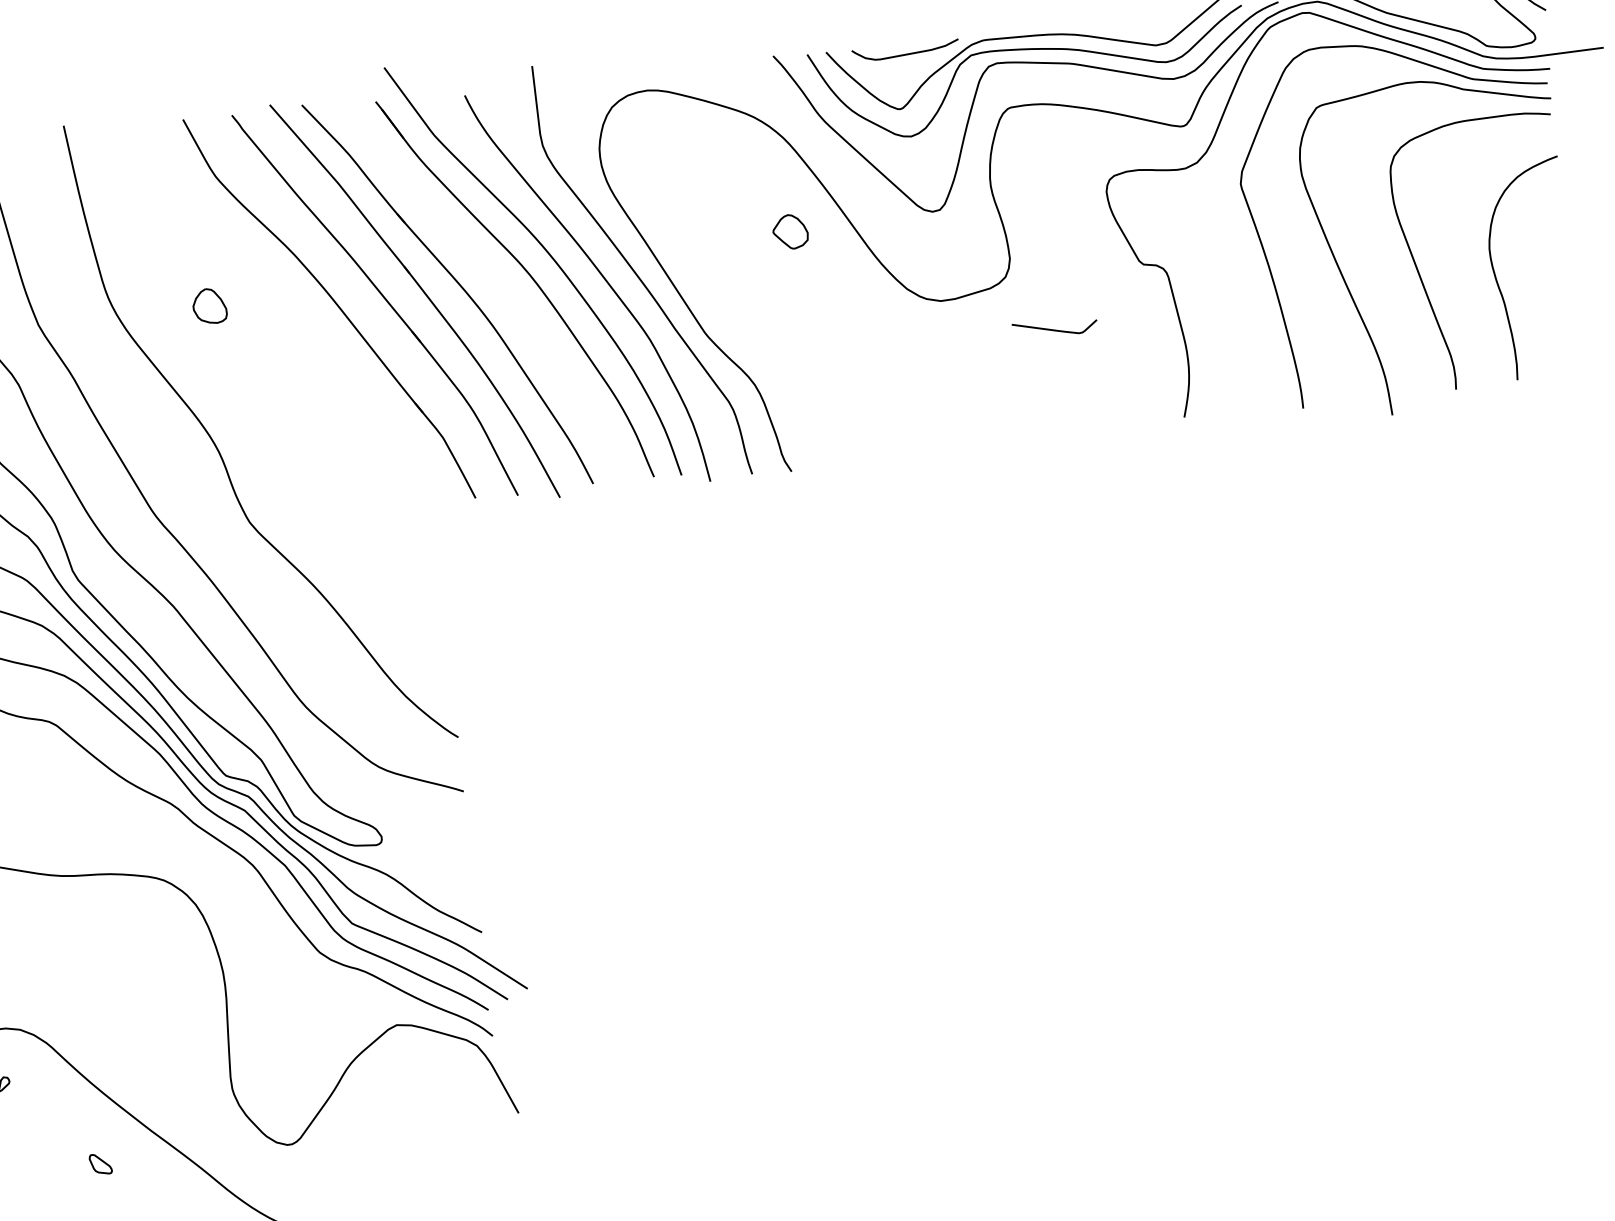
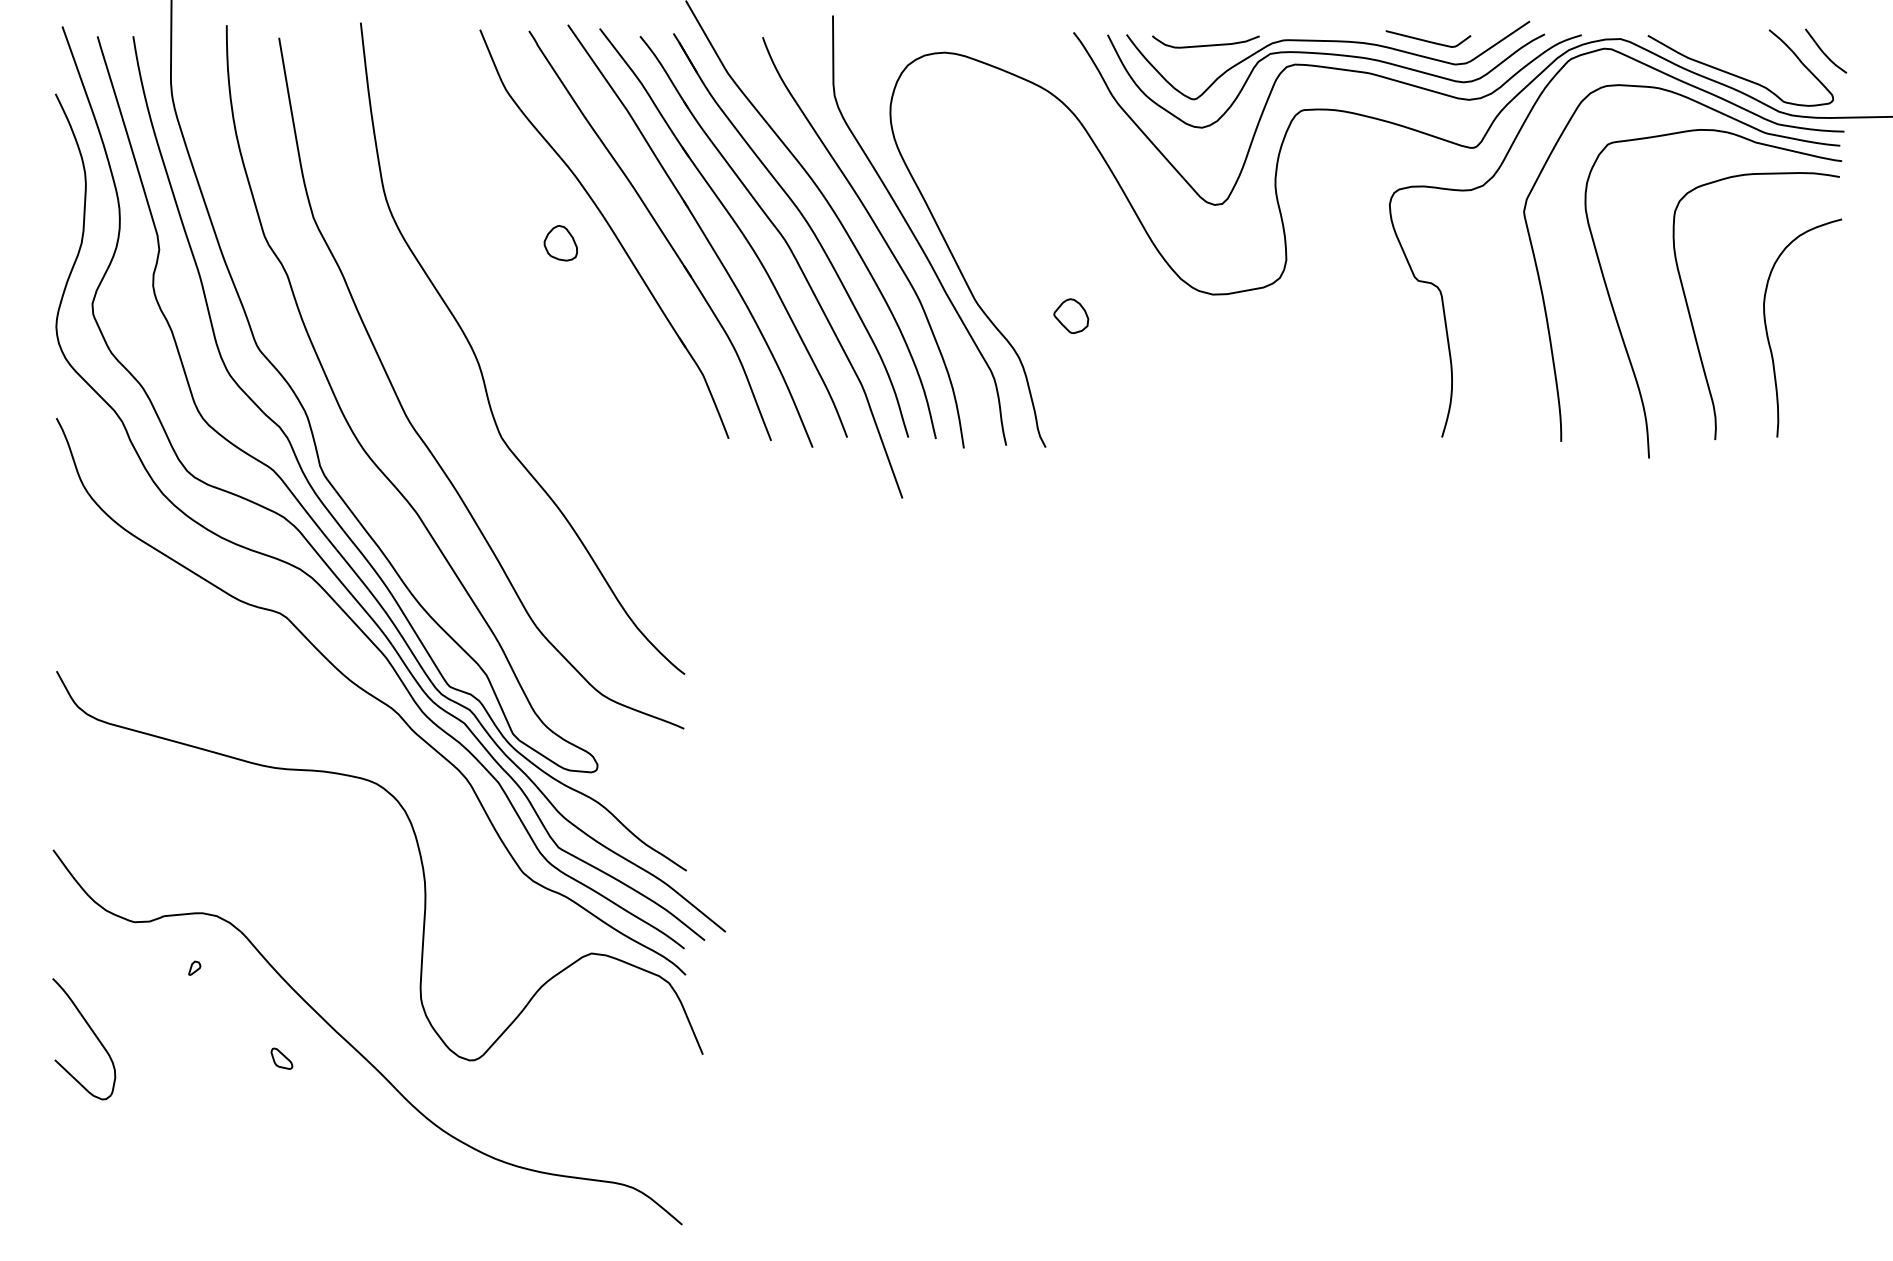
part: (790, 231) -> (1071, 315), moved
part: (209, 306) -> (560, 243), moved
part: (519, 310) -> (793, 257), added
curve: (1055, 329) -> (1428, 40), moved

